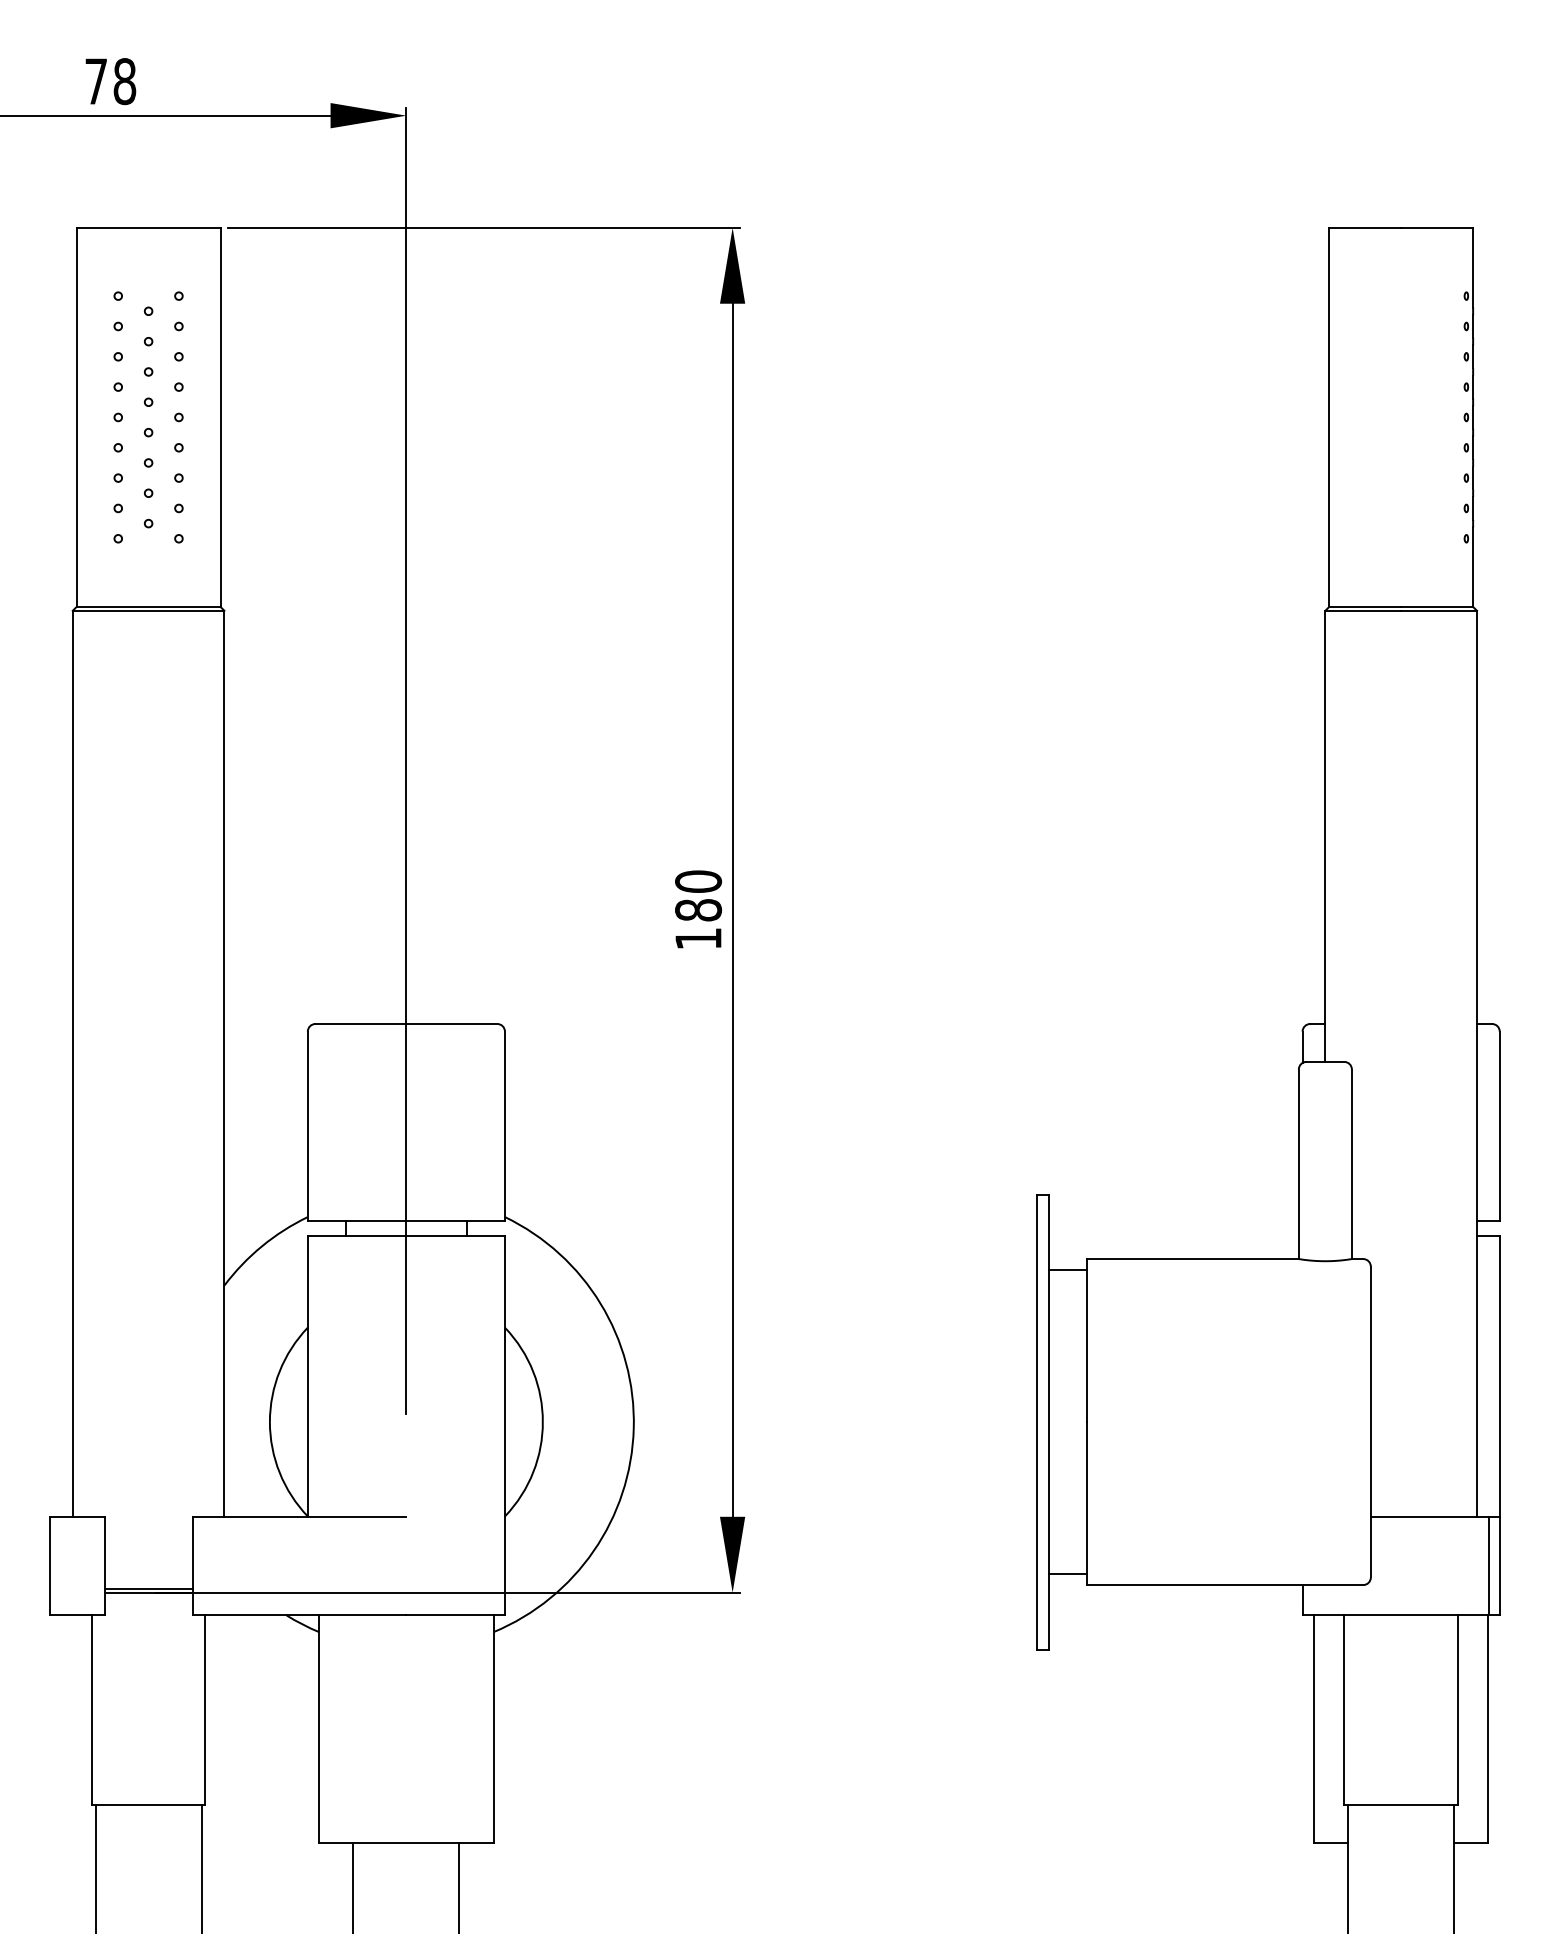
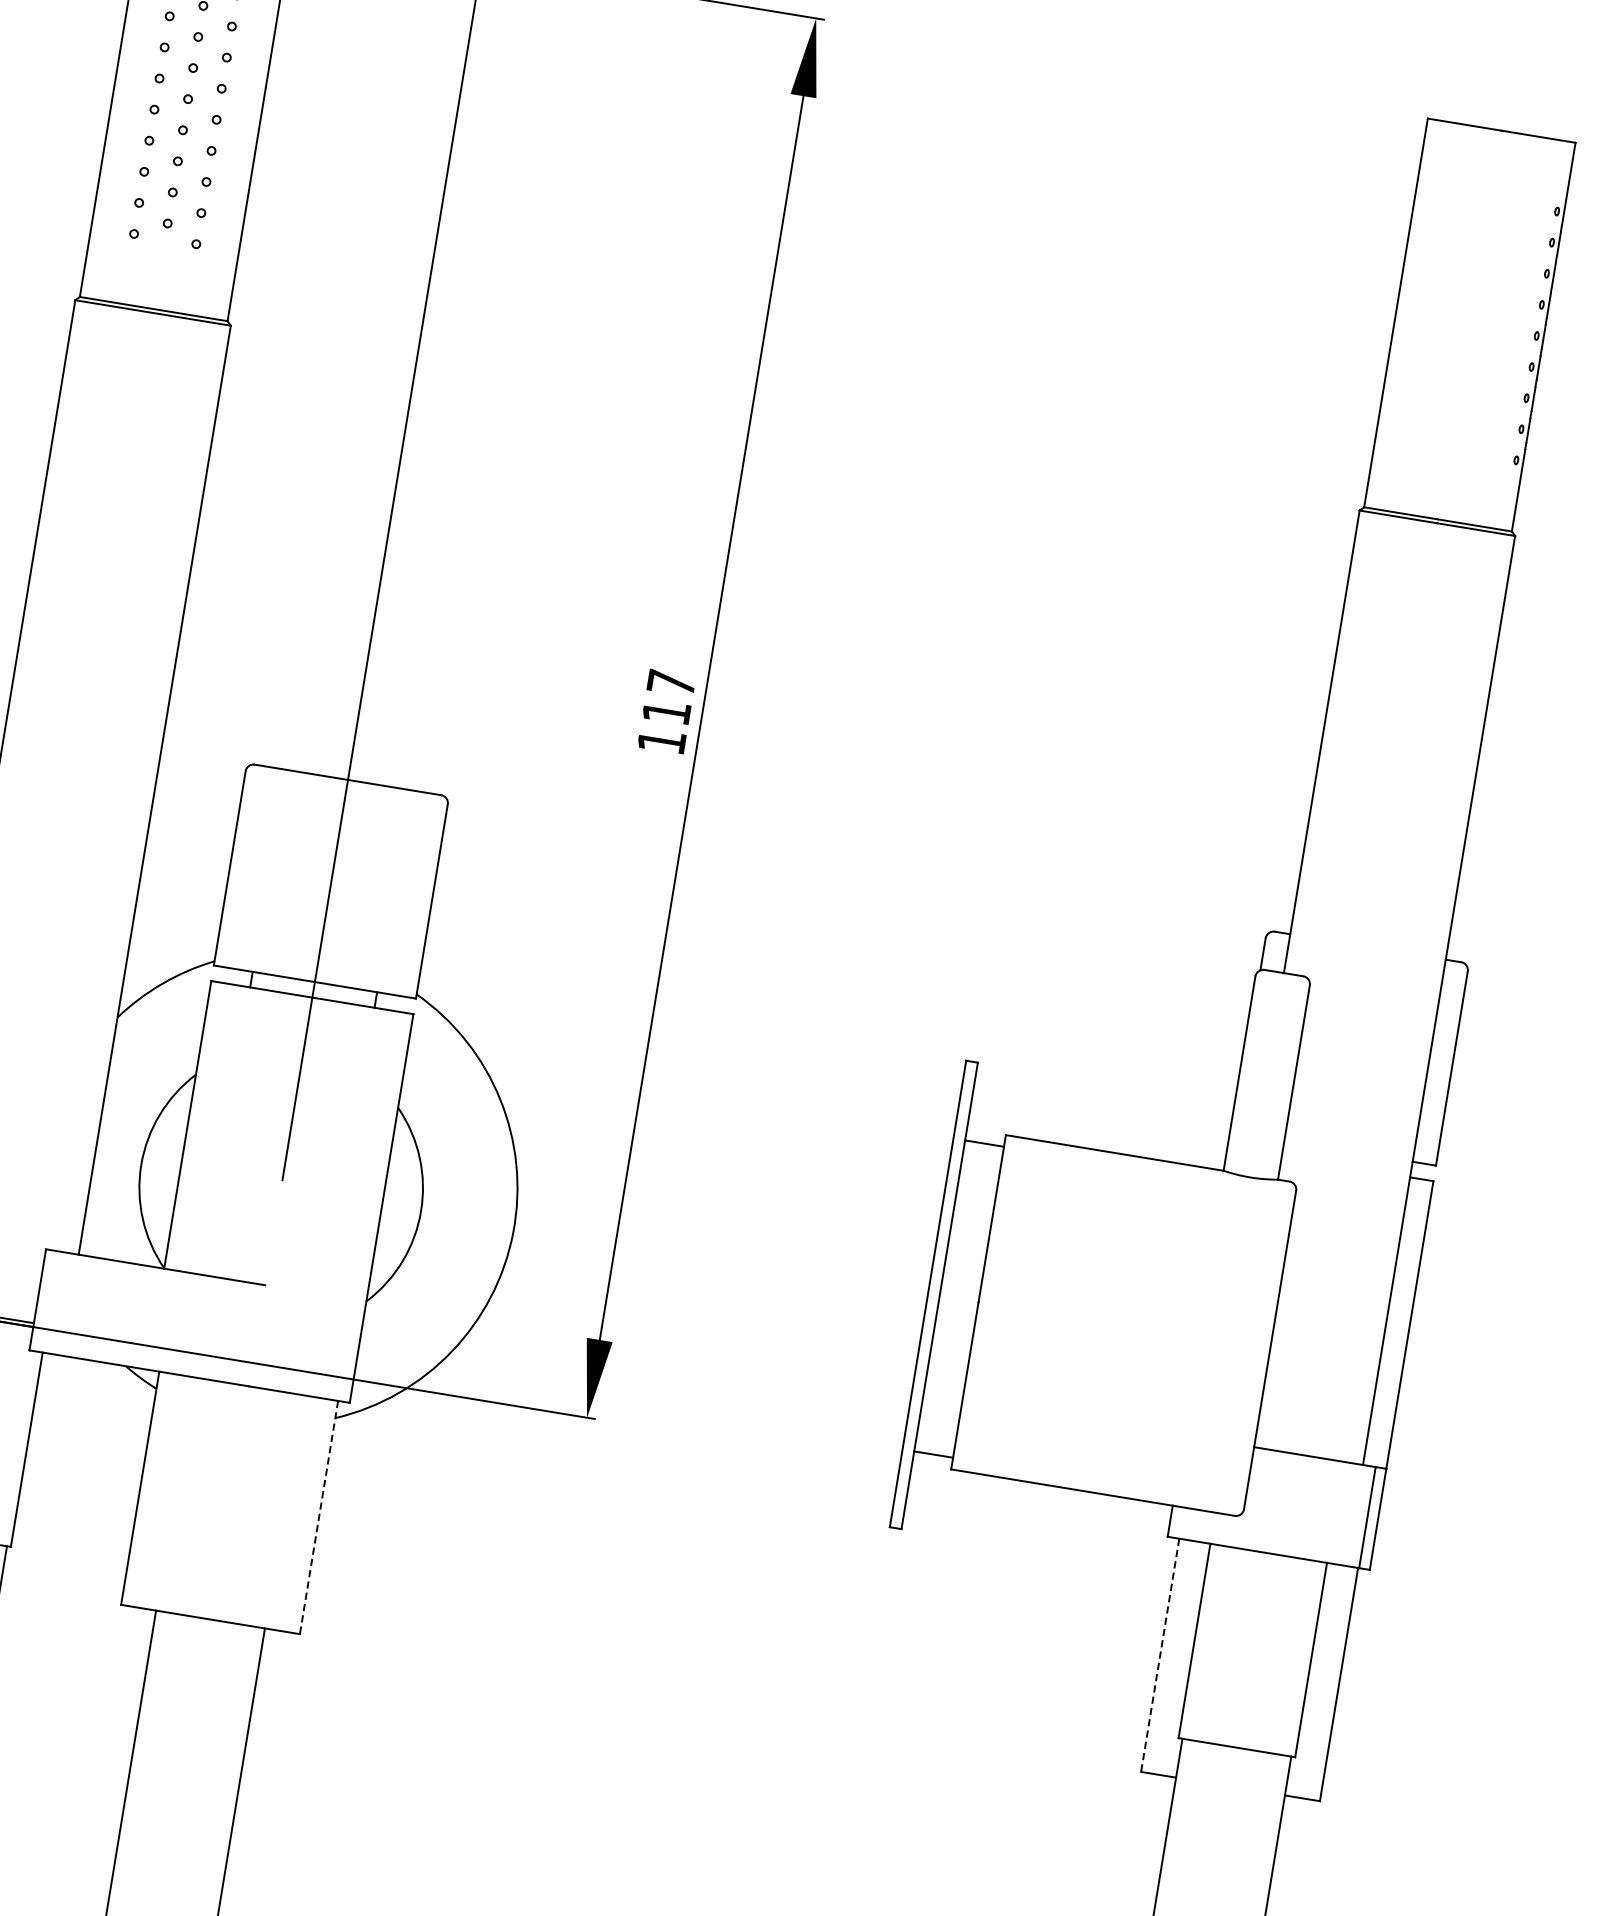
text: (698, 895) -> (669, 697), 180 -> 117
line: (493, 1729) -> (318, 1517), solid -> dashed
line: (1313, 1729) -> (1159, 1655), solid -> dashed

